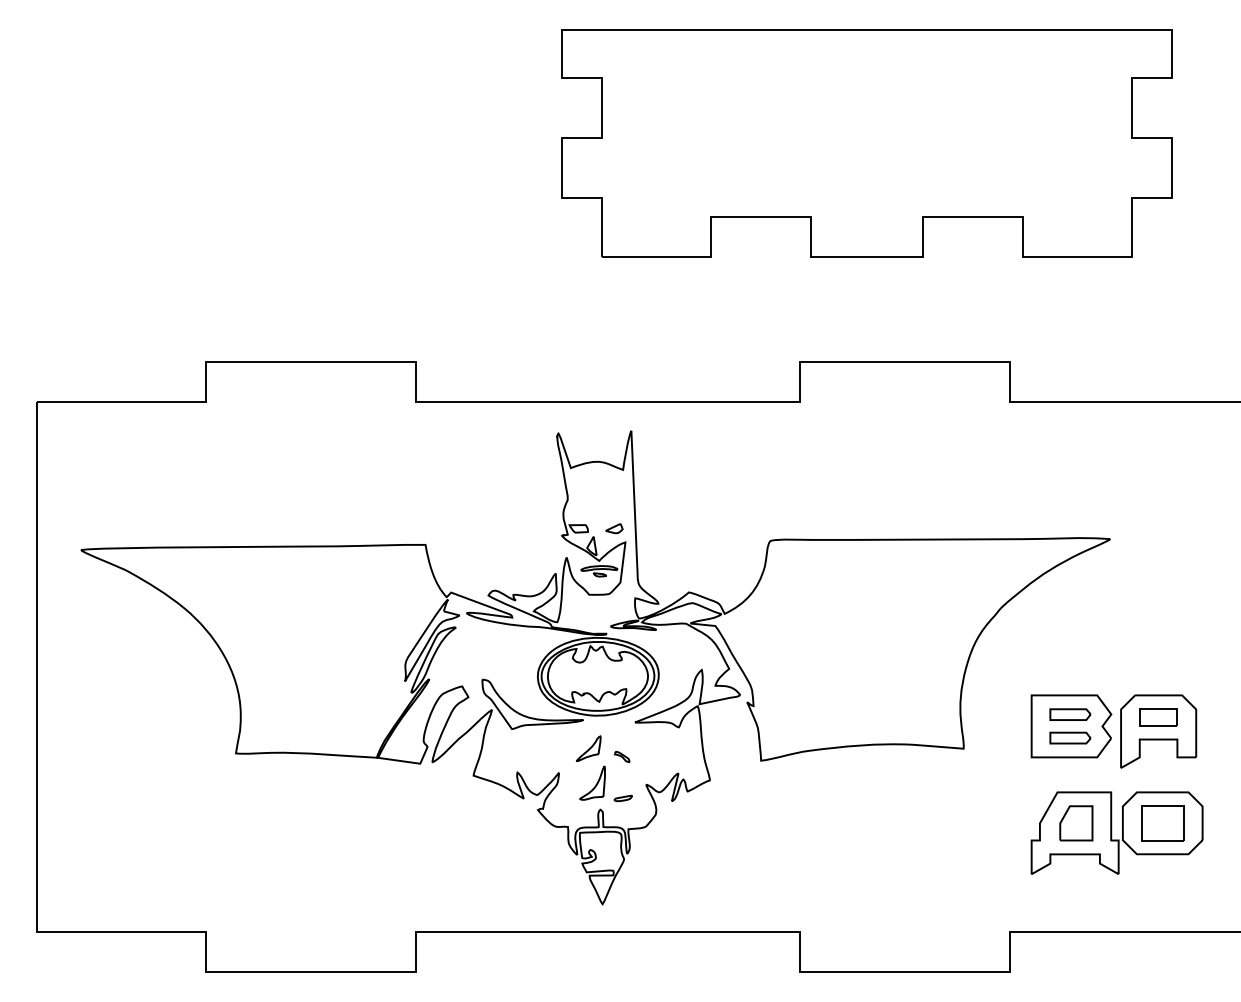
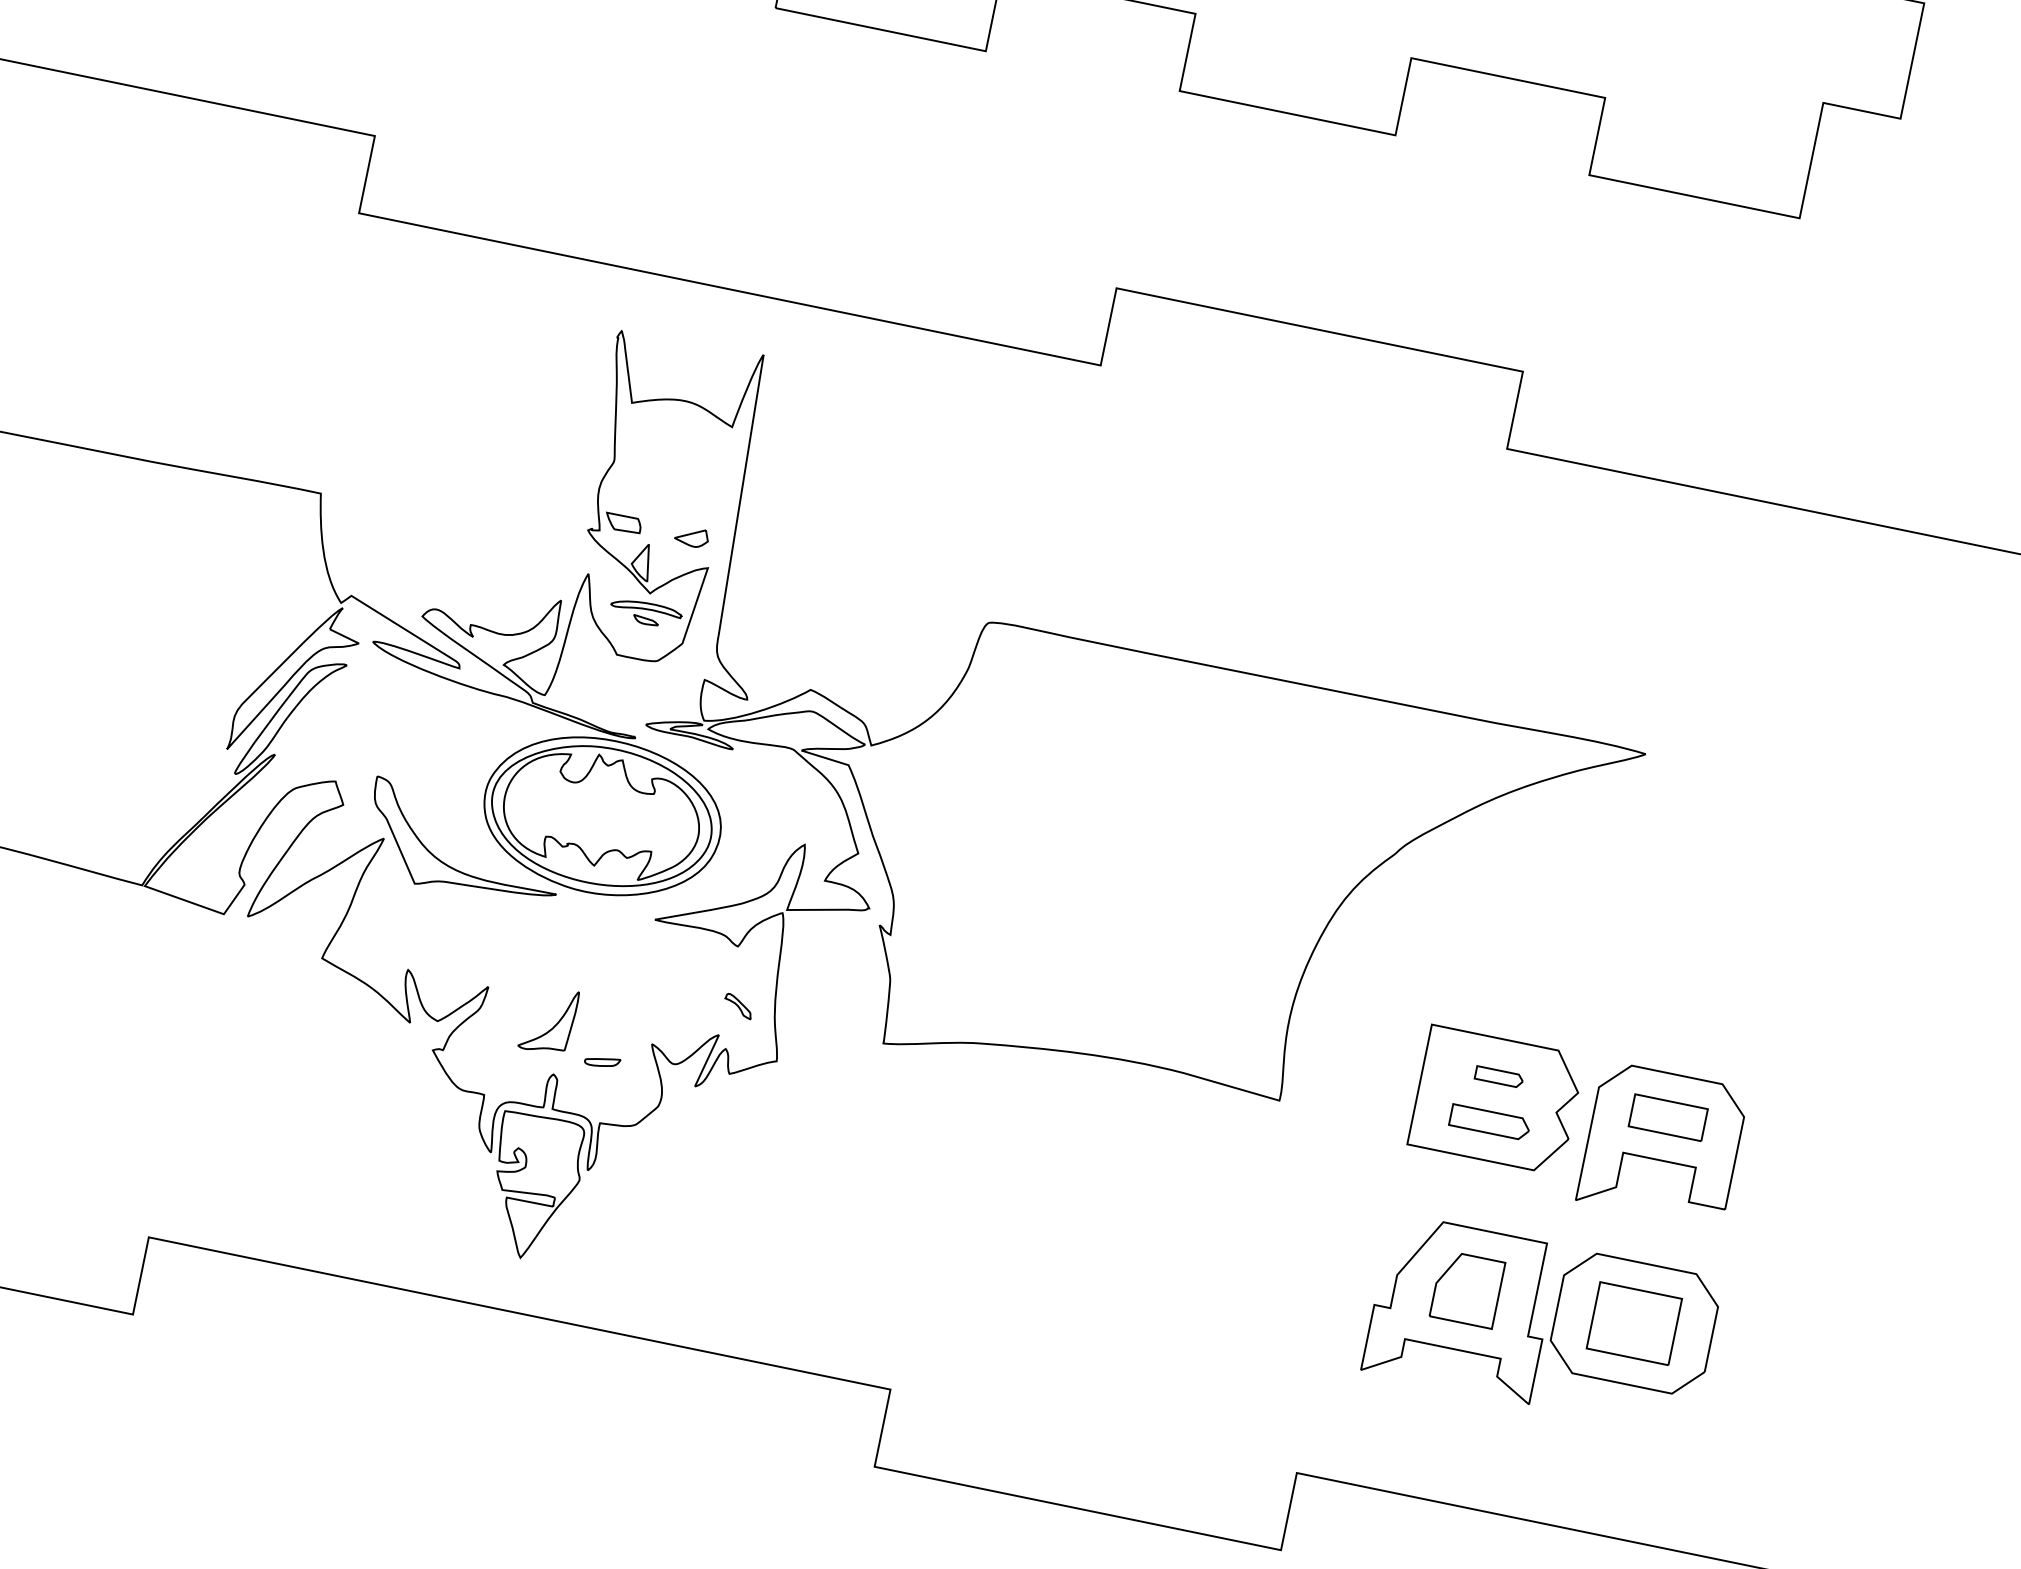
part: (1070, 714) -> (1499, 1076), size x0.6
part: (588, 748) -> (554, 951), removed
part: (621, 756) -> (737, 1005), moved

